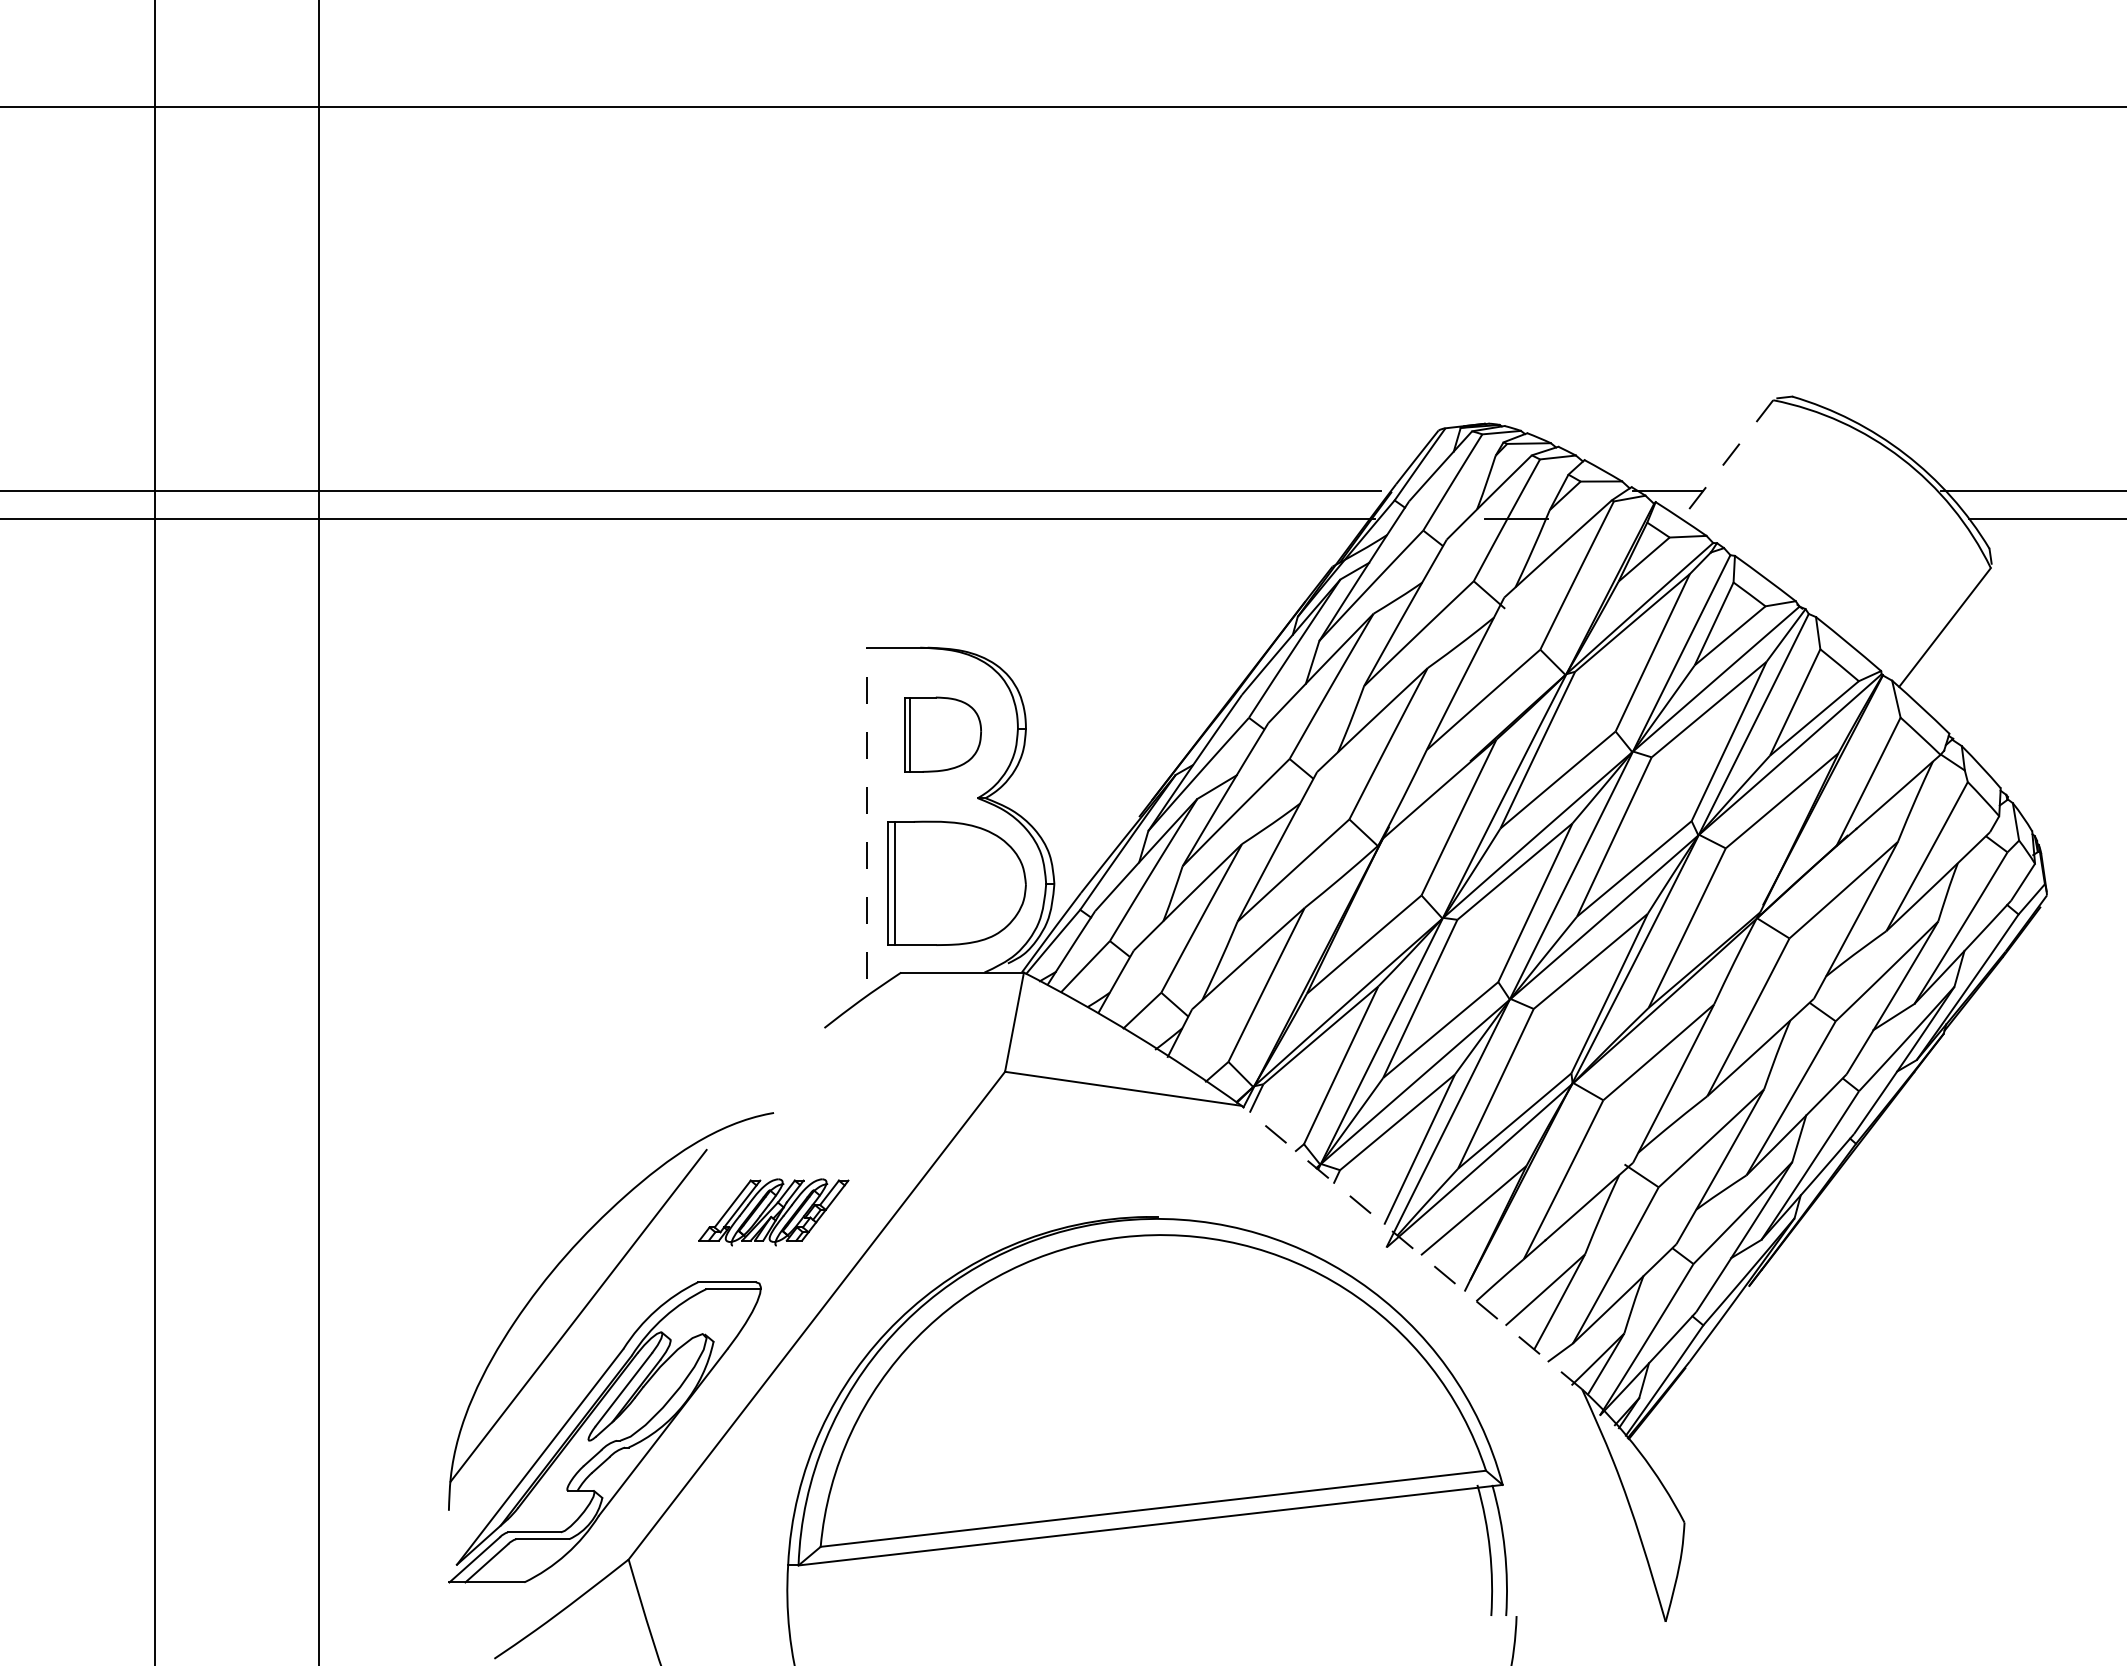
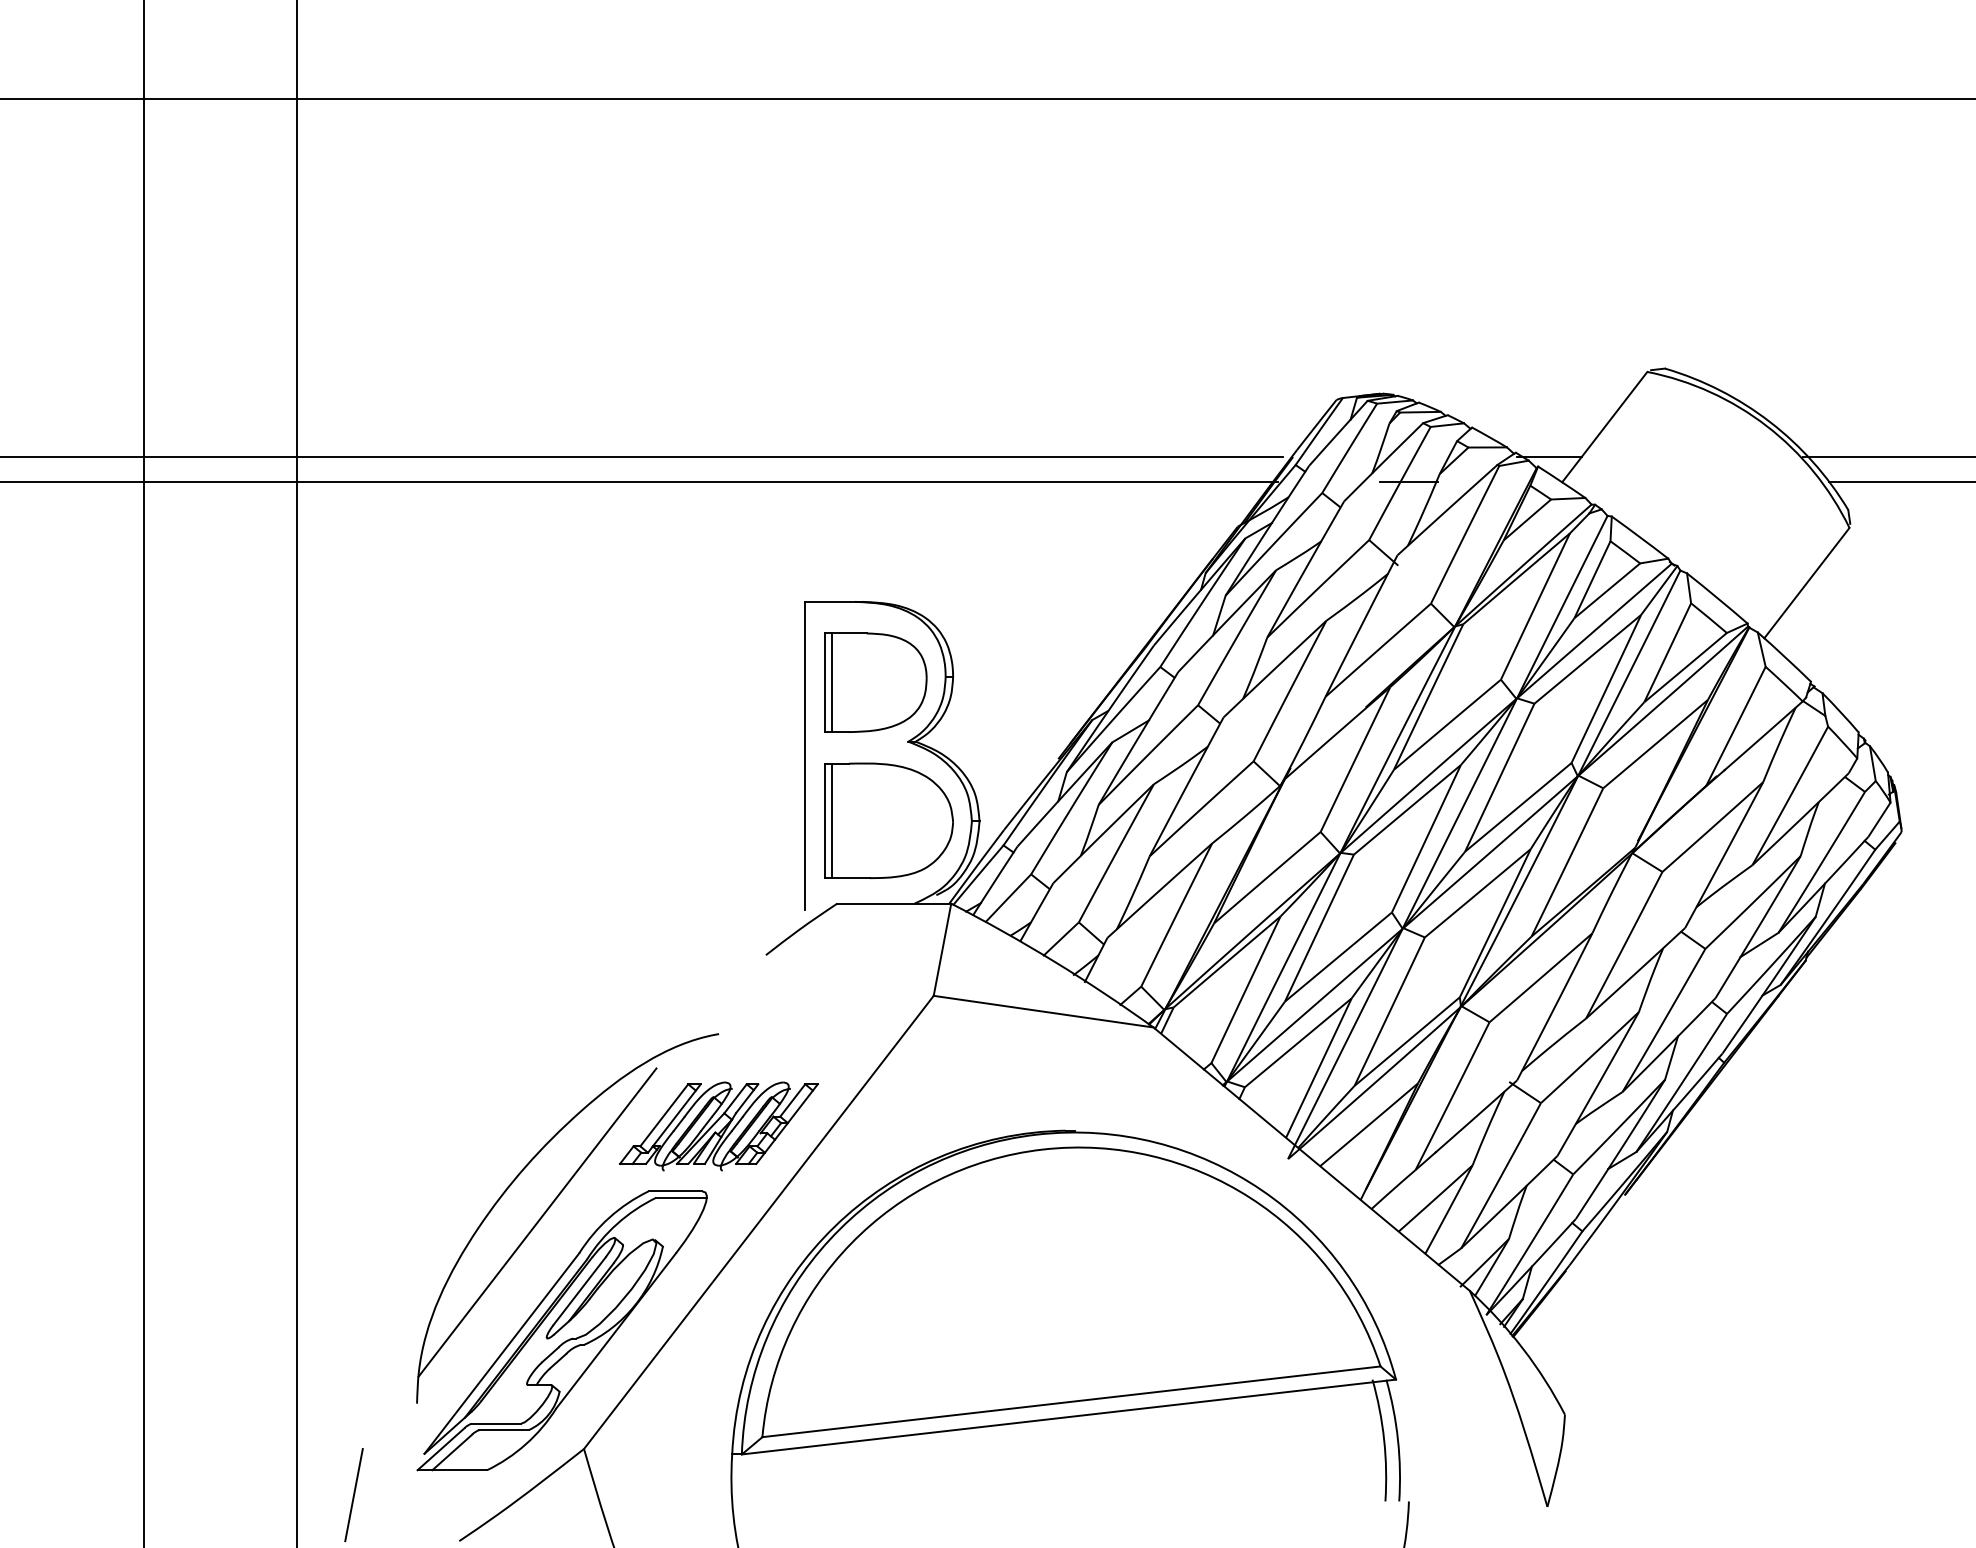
line: (1727, 460) -> (1604, 427), dashed -> solid
part: (942, 734) -> (875, 682), size x1.43
line: (866, 813) -> (804, 755), dashed -> solid
part: (773, 1212) -> (718, 1126), size x1.43
line: (1411, 1247) -> (1311, 1159), dashed -> solid
line: (380, 1608) -> (353, 1494), added

